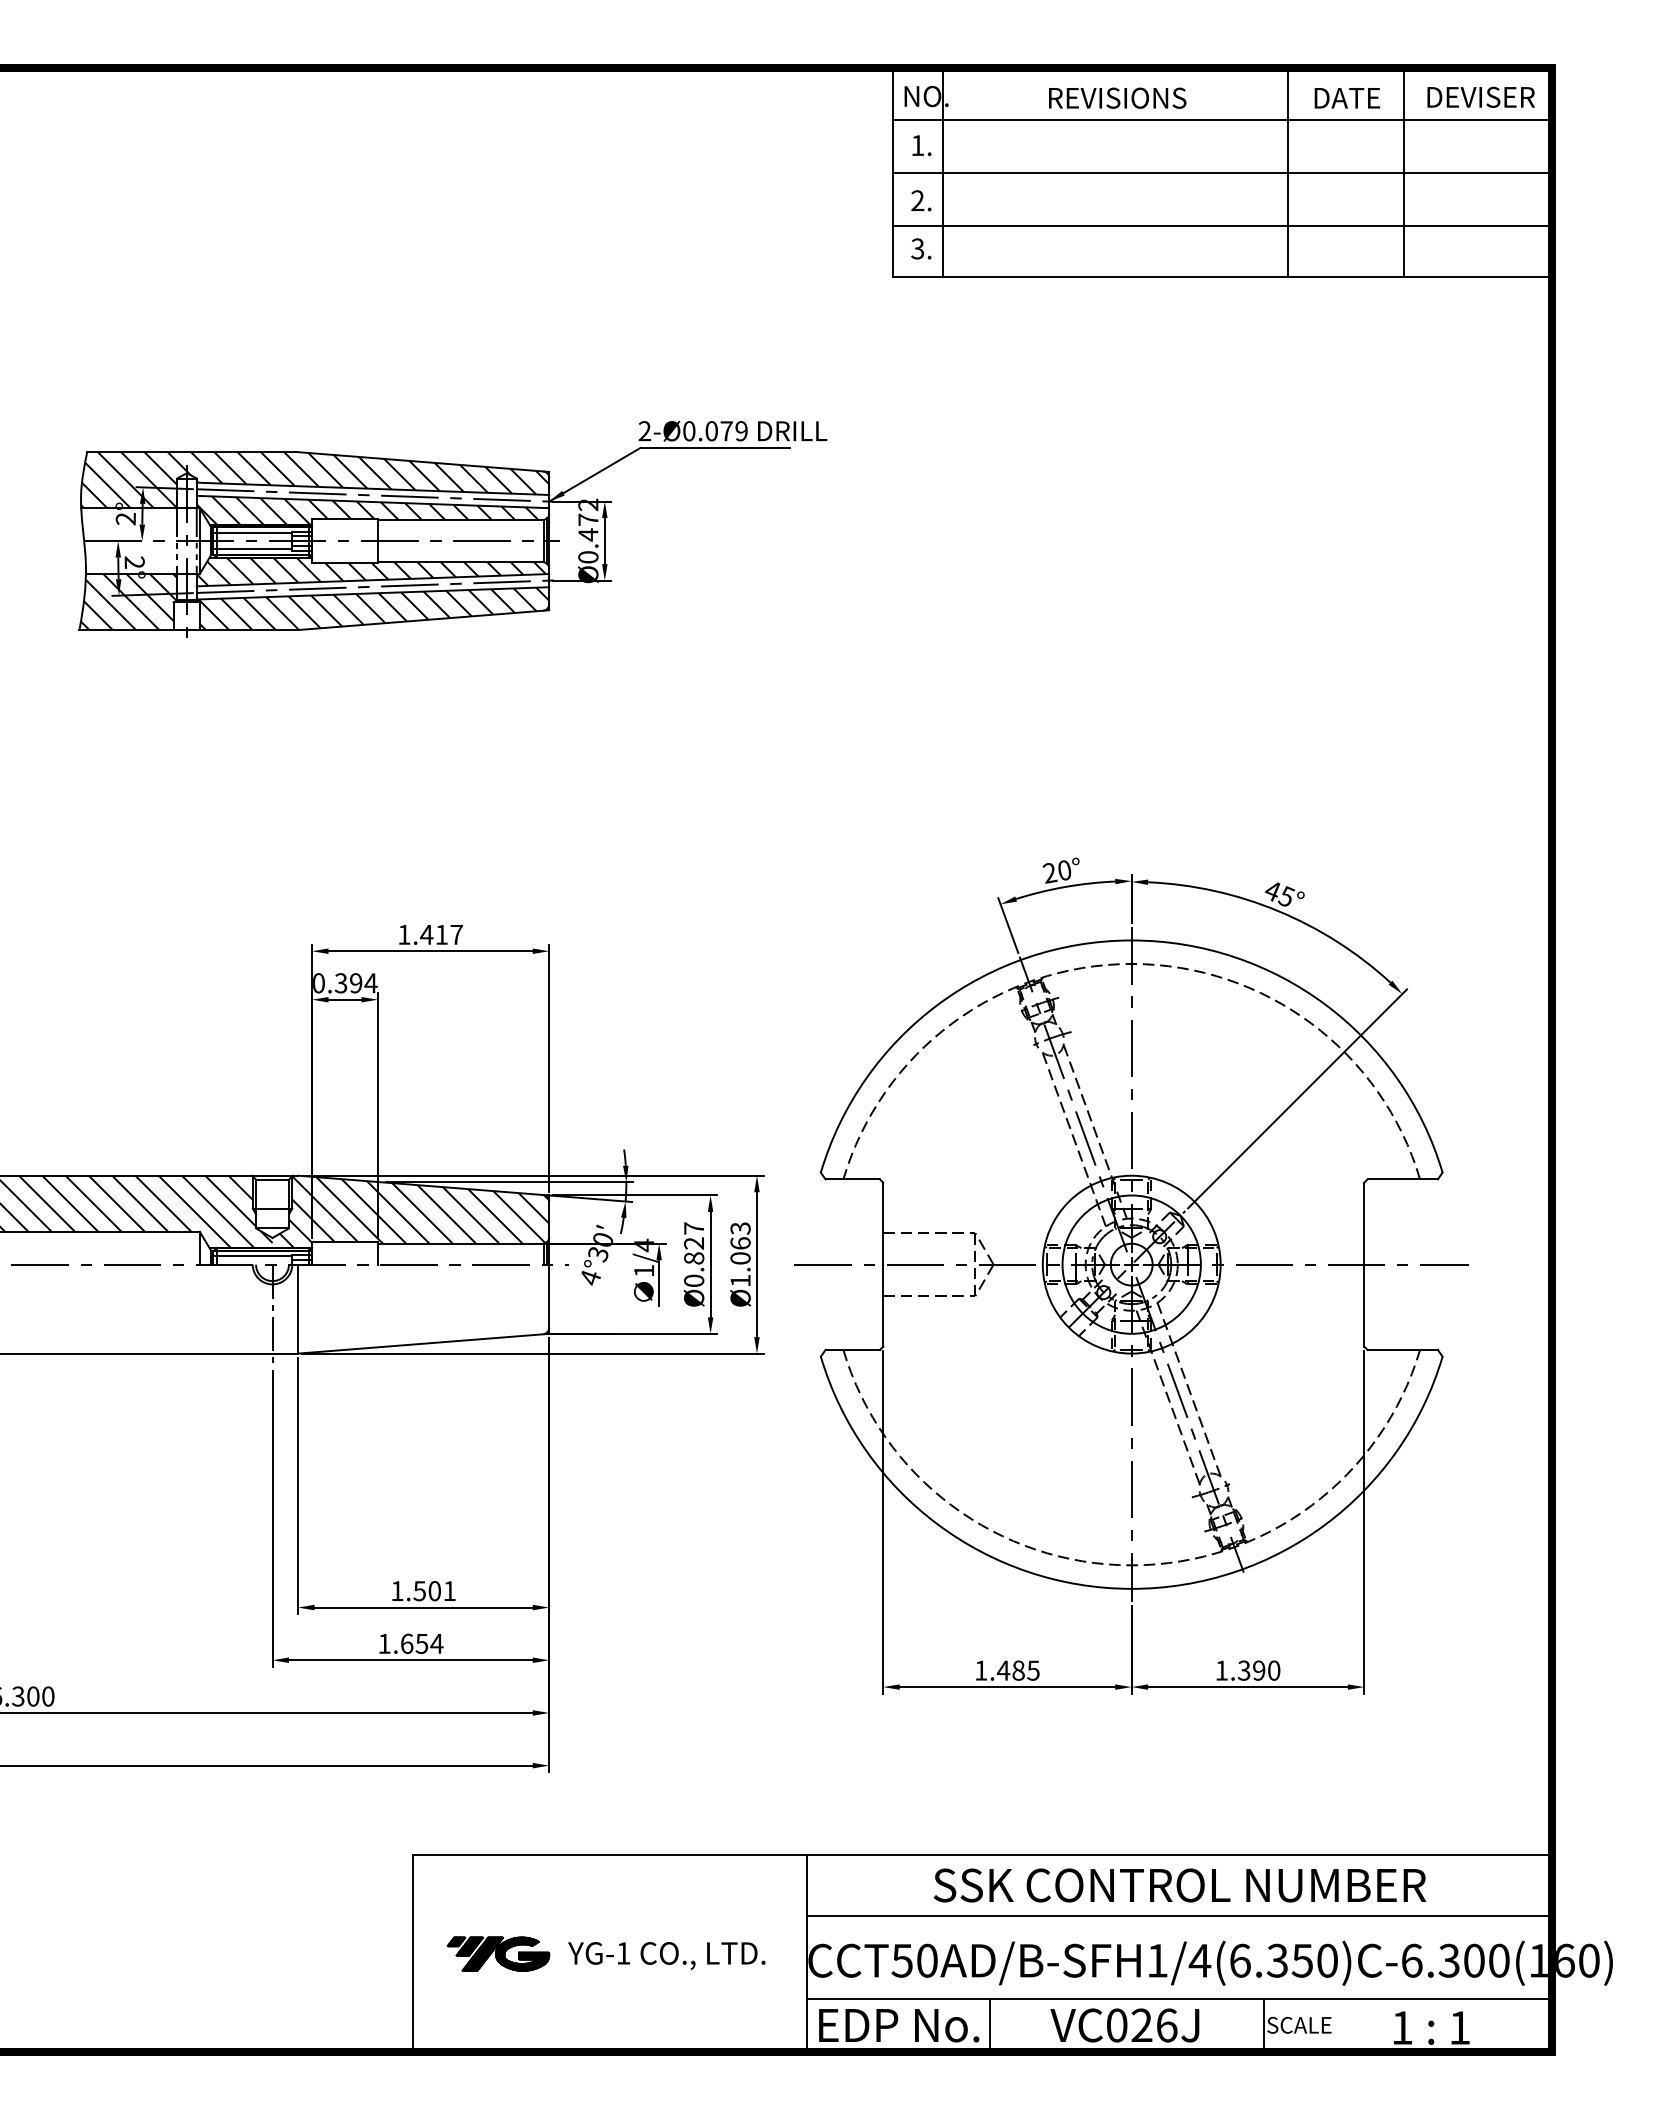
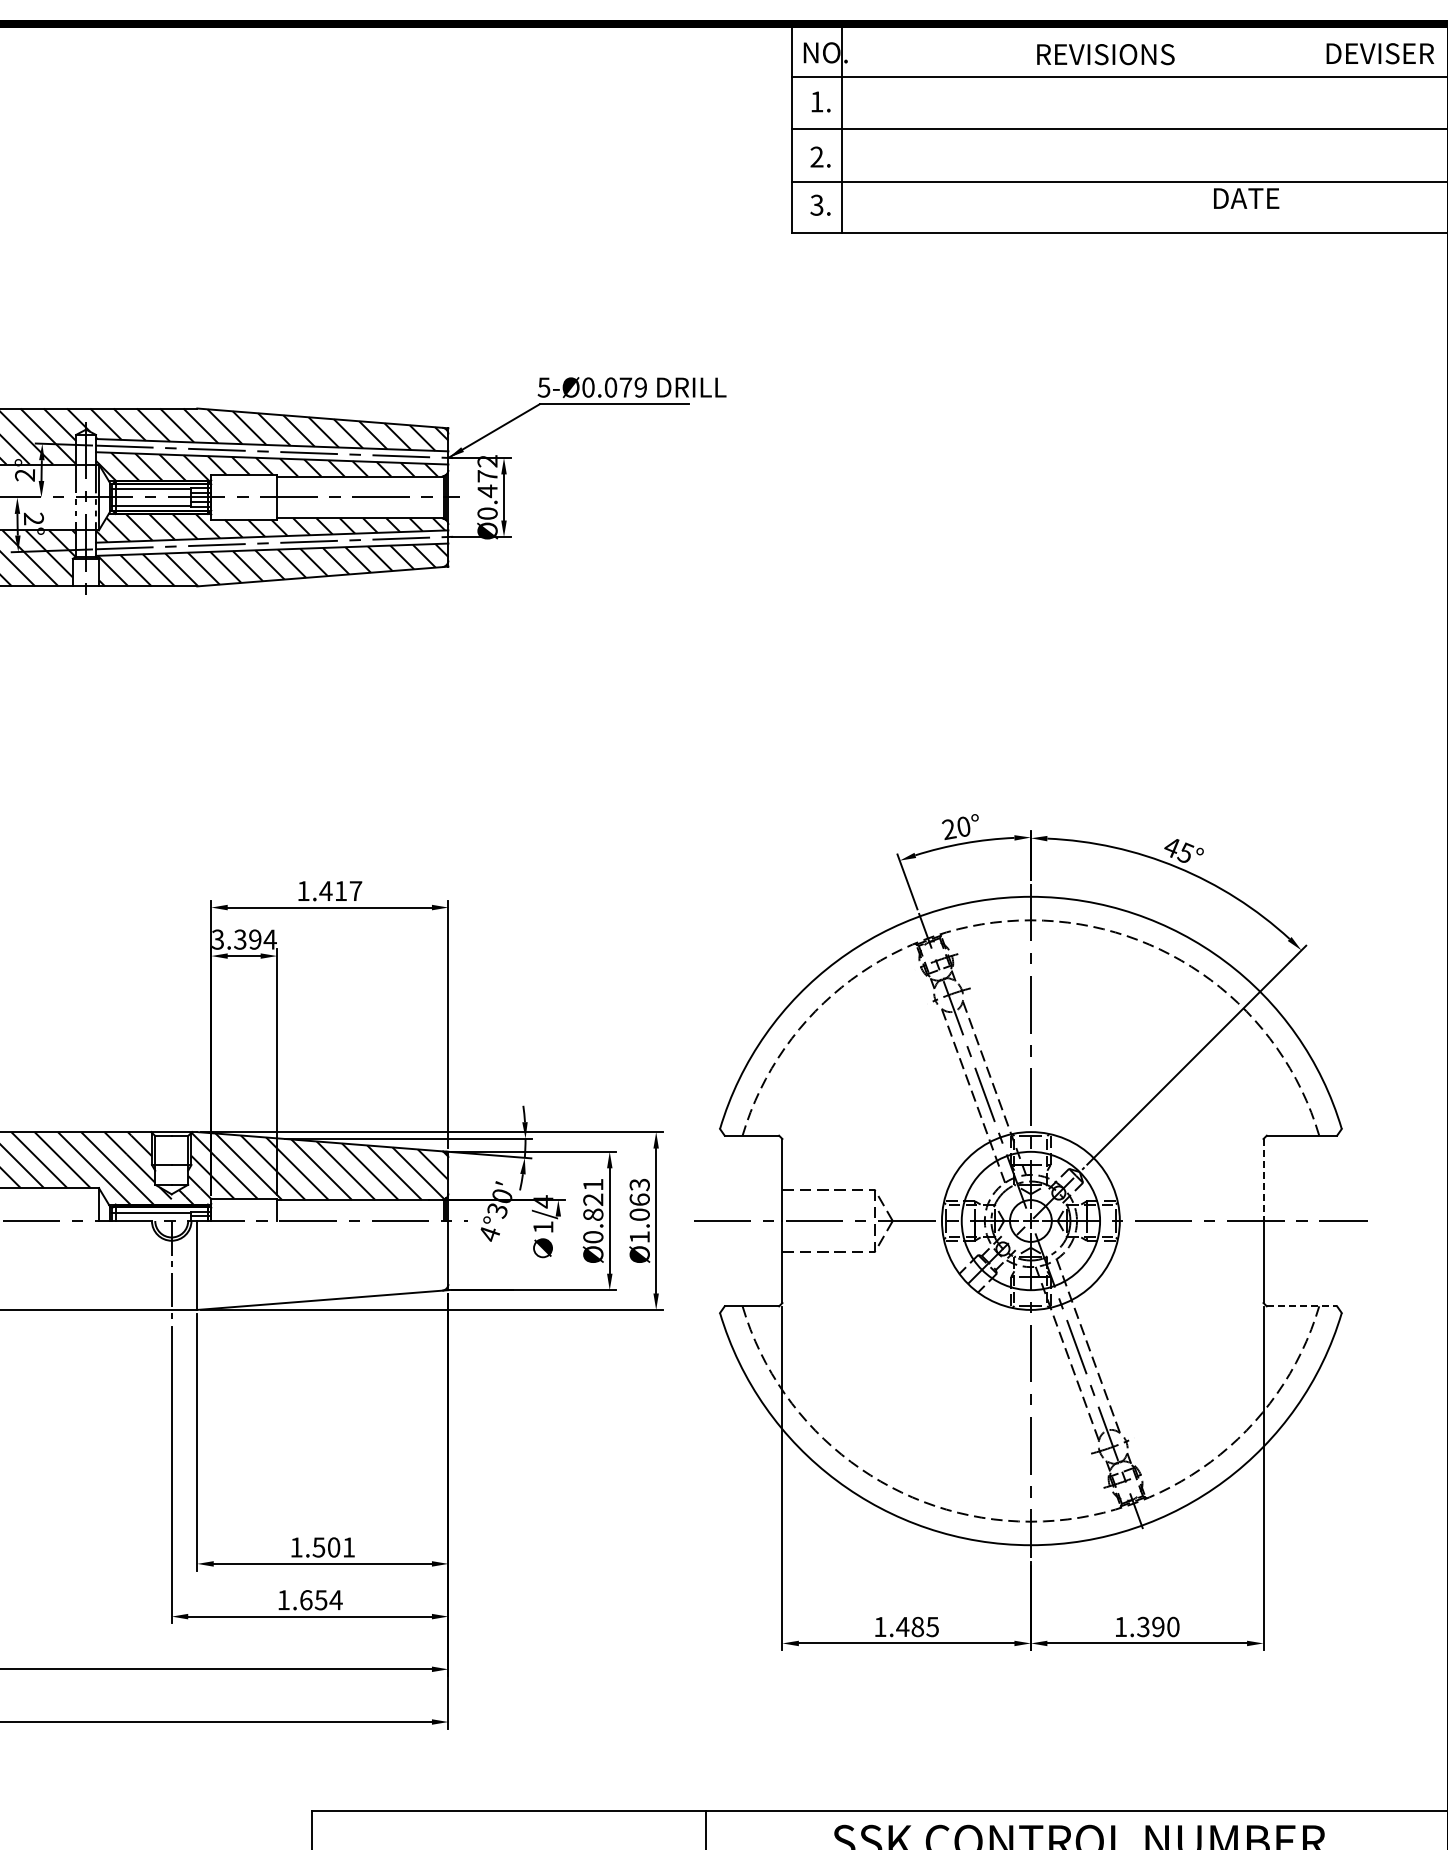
text: (1117, 97) -> (1105, 53), moved
text: (1347, 98) -> (1246, 198), moved
line: (1288, 171) -> (1187, 127), removed
line: (1403, 171) -> (1302, 127), removed
text: (644, 431) -> (543, 387), 2-Ø0.079 -> 5-Ø0.079
text: (318, 983) -> (217, 939), 0.394 -> 3.394
line: (1364, 1224) -> (1263, 1180), solid -> dashed
text: (693, 1228) -> (592, 1184), Ø0.827 -> Ø0.821
line: (659, 1283) -> (558, 1239), removed
line: (1403, 1349) -> (1302, 1305), solid -> dashed

